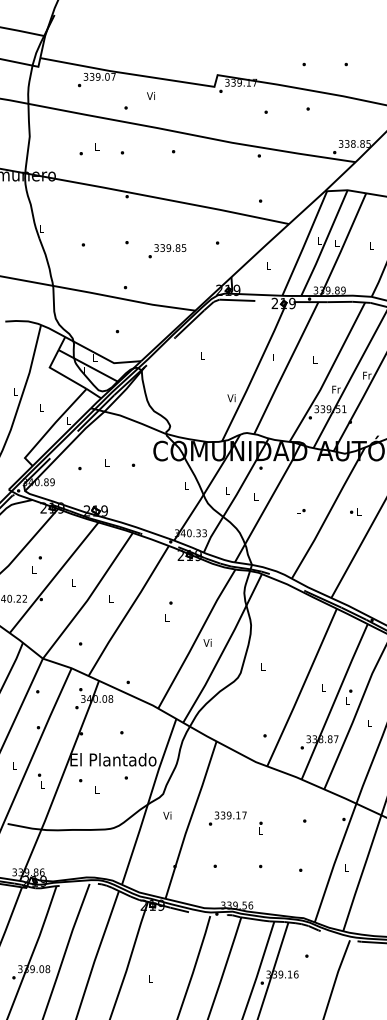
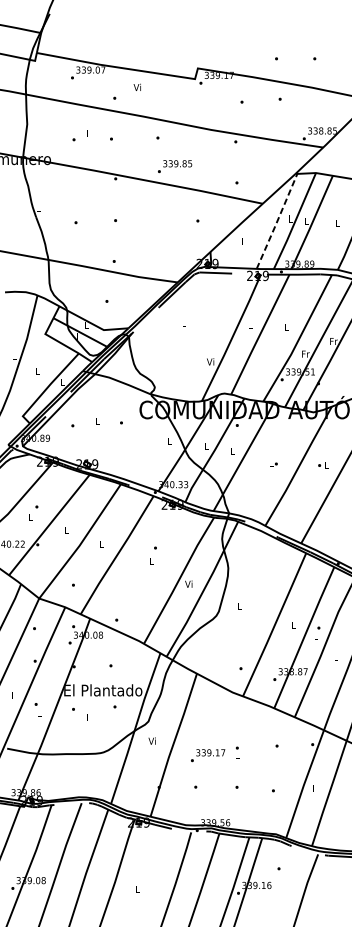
line: (304, 243) -> (276, 221), solid -> dashed
text: (167, 251) -> (175, 166), moved
text: (227, 818) -> (207, 755), moved

